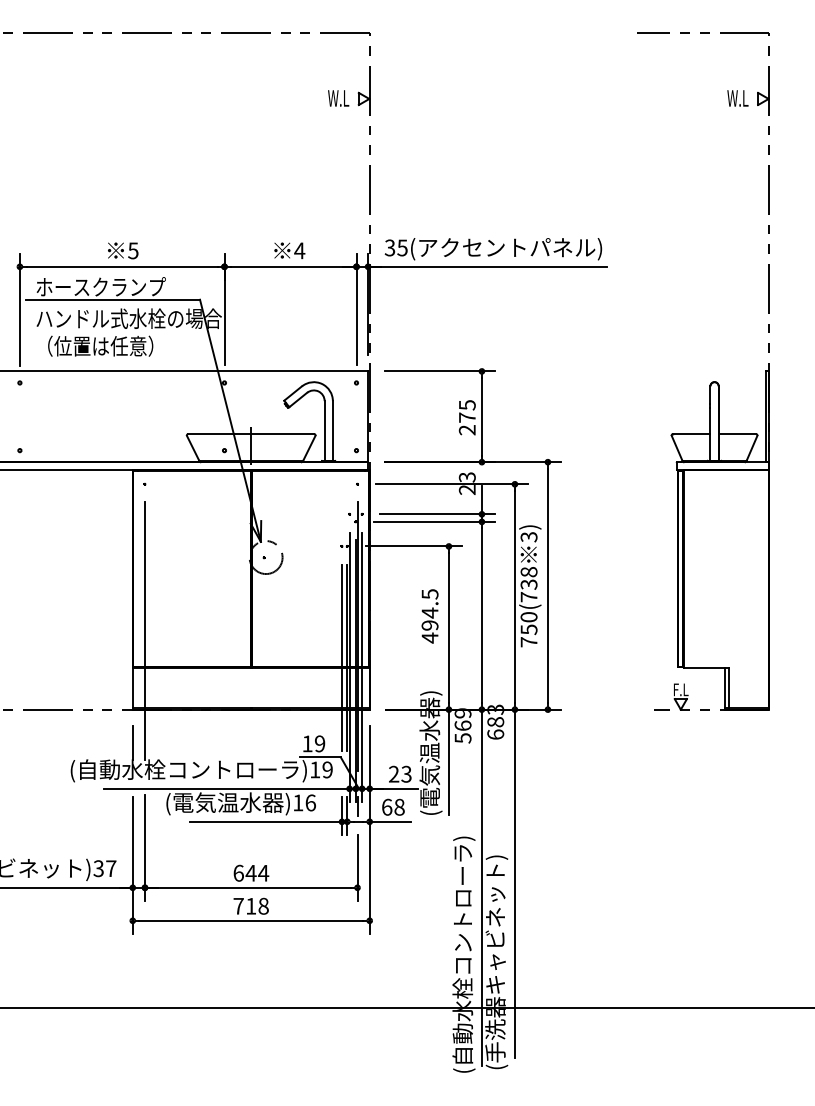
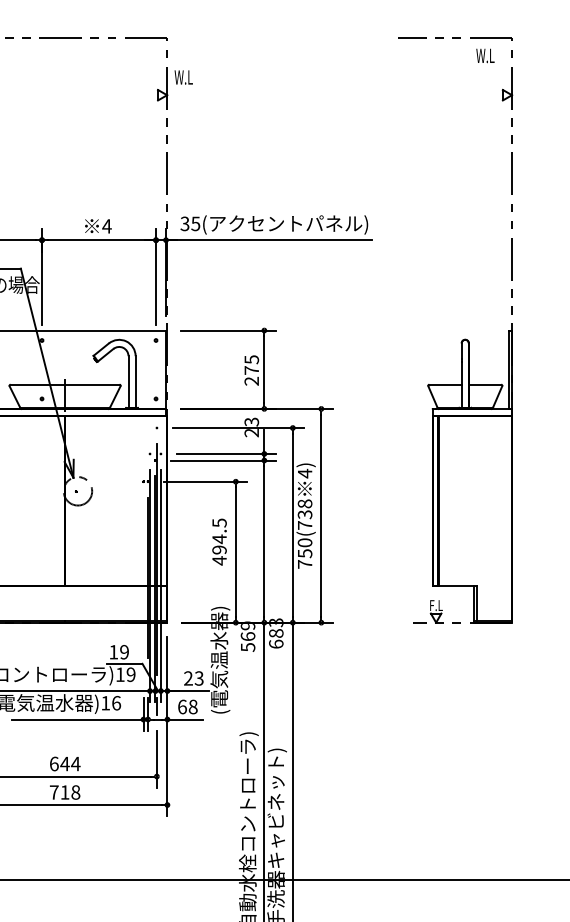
text: (338, 98) -> (183, 77), moved
text: (737, 98) -> (485, 55), moved
text: (528, 536) -> (304, 473), 3) -> 4)
line: (342, 657) -> (143, 577), removed
line: (448, 762) -> (235, 668), removed

